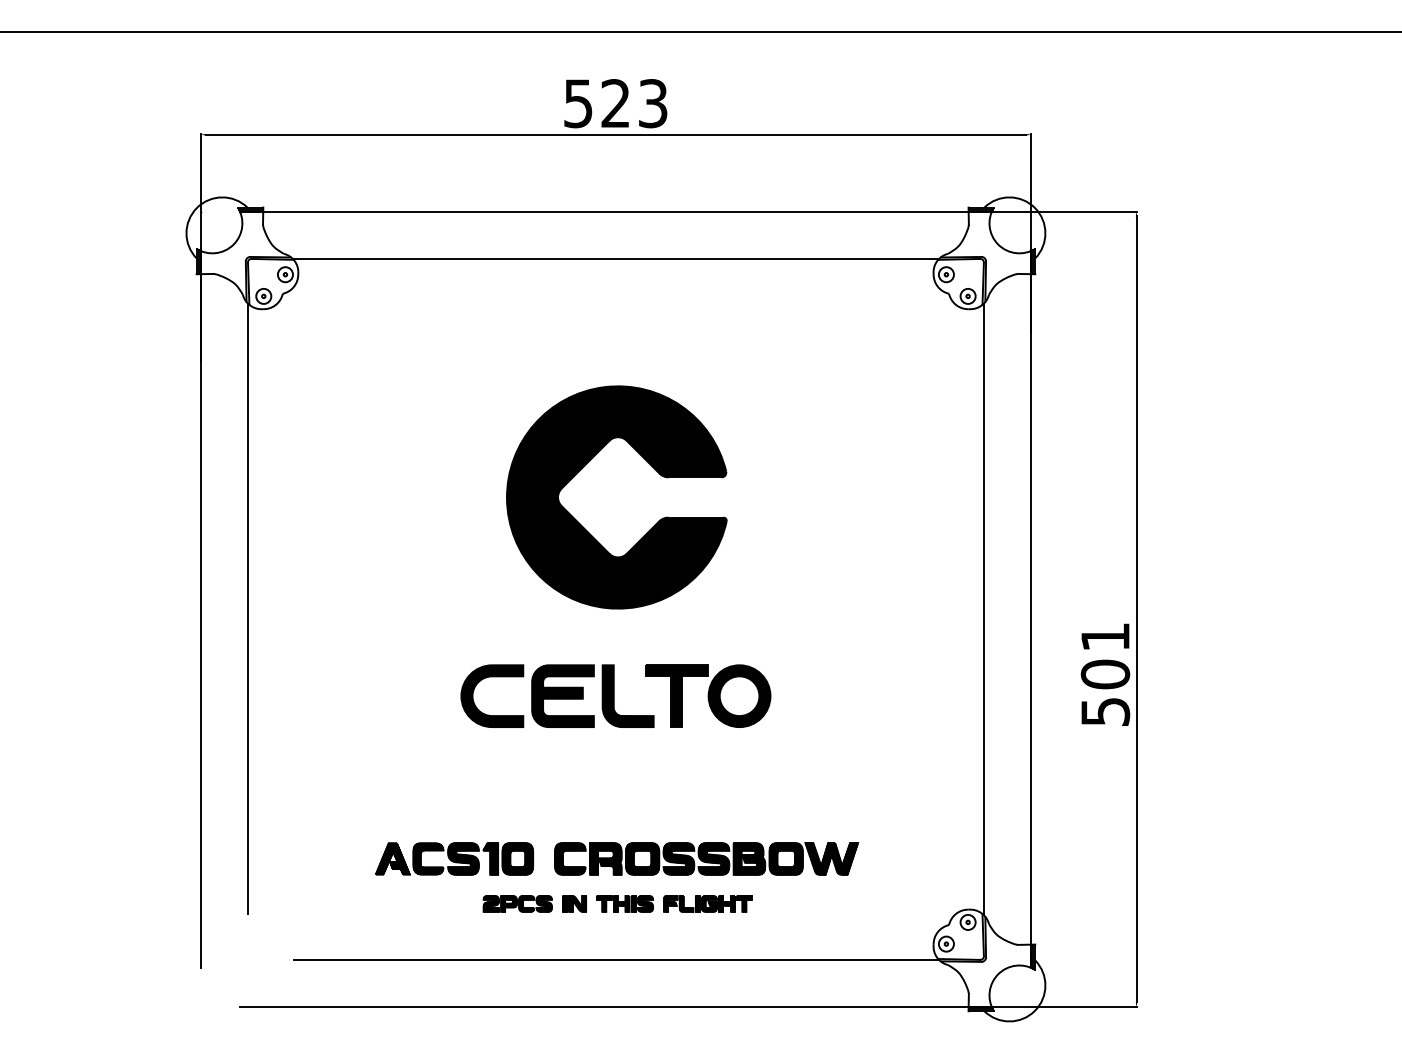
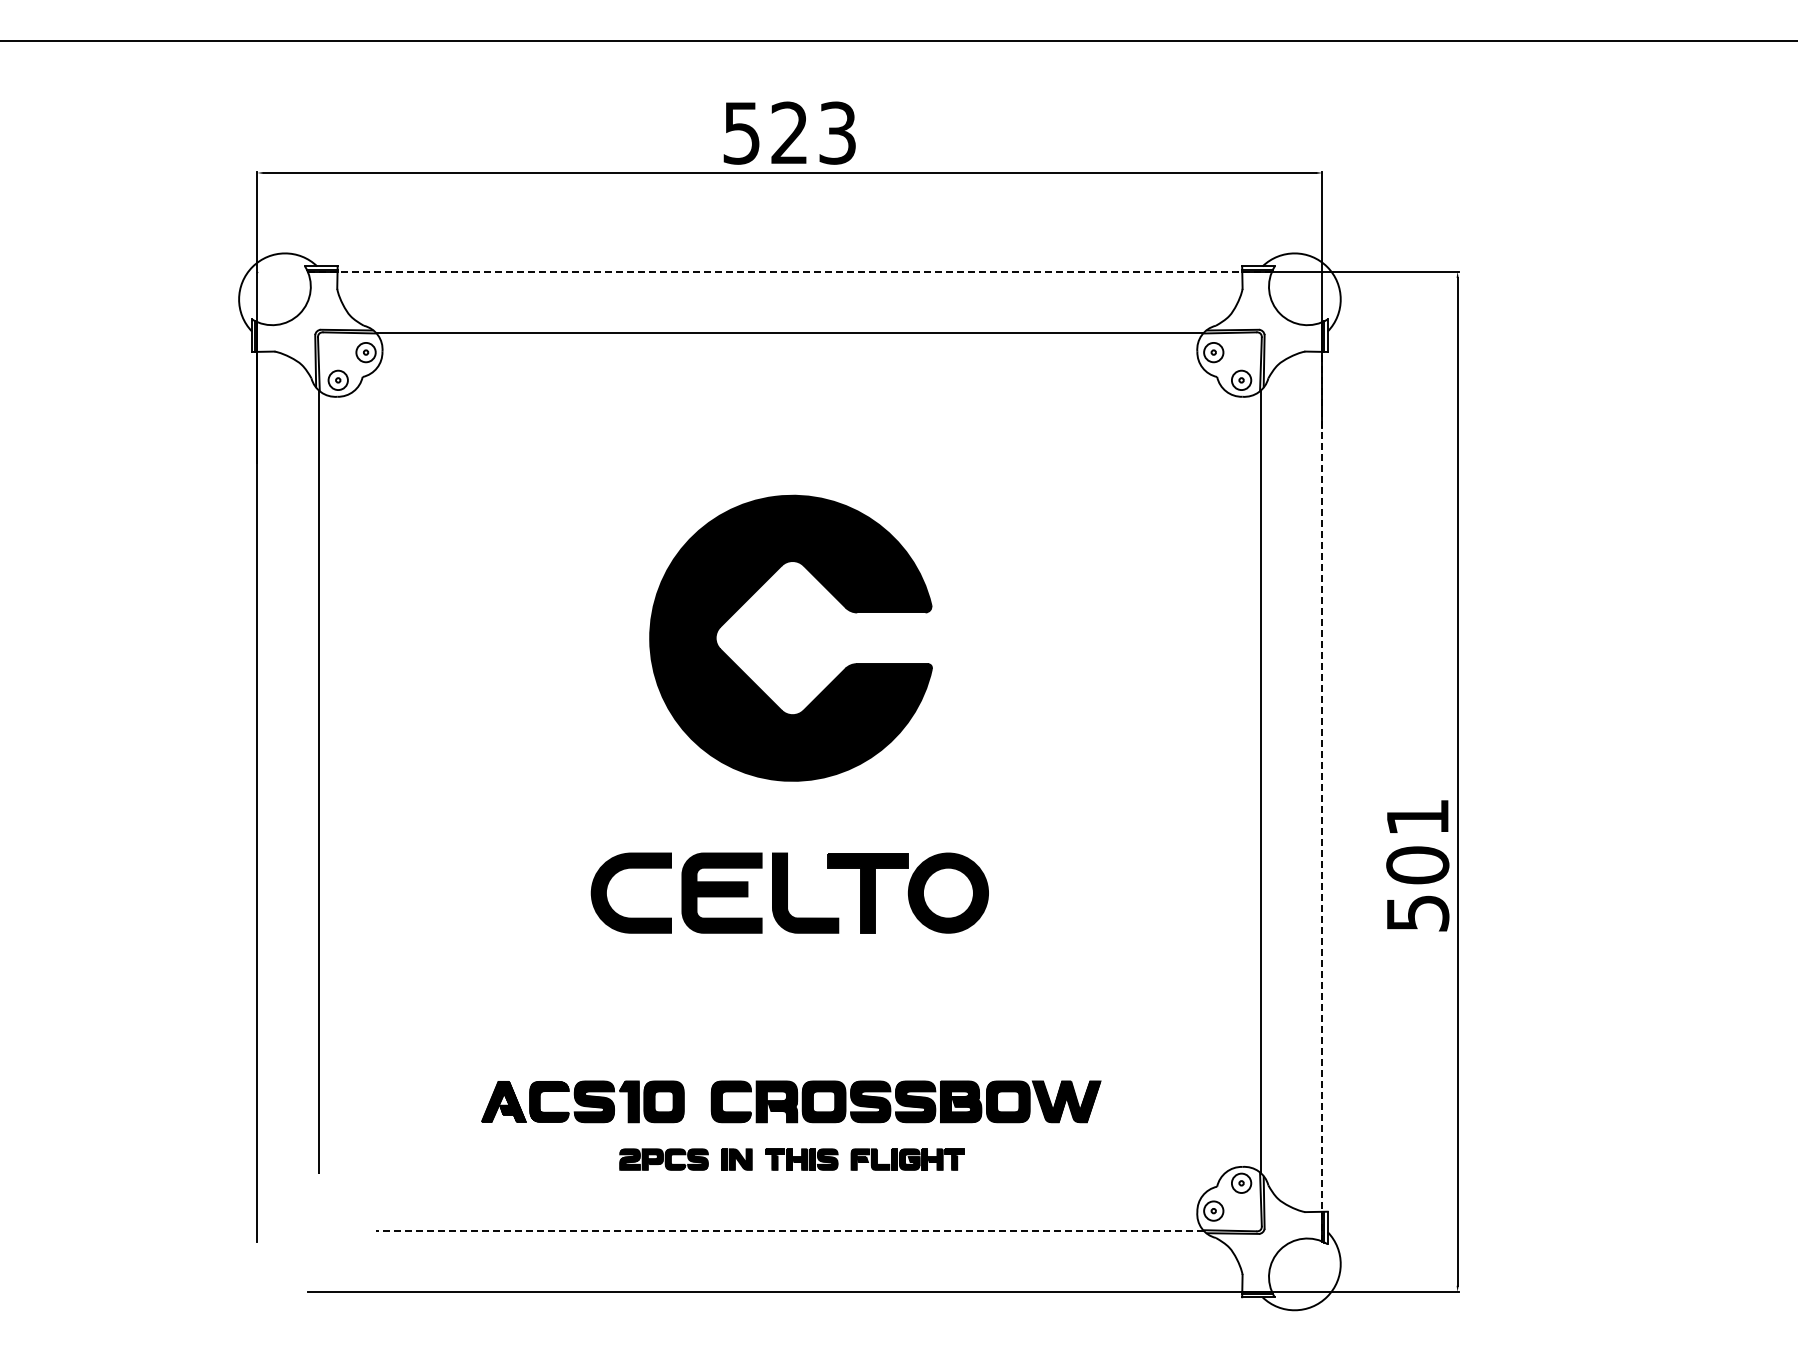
line: (616, 211) -> (790, 271), solid -> dashed
line: (1031, 609) -> (1322, 781), solid -> dashed
line: (615, 959) -> (789, 1230), solid -> dashed

